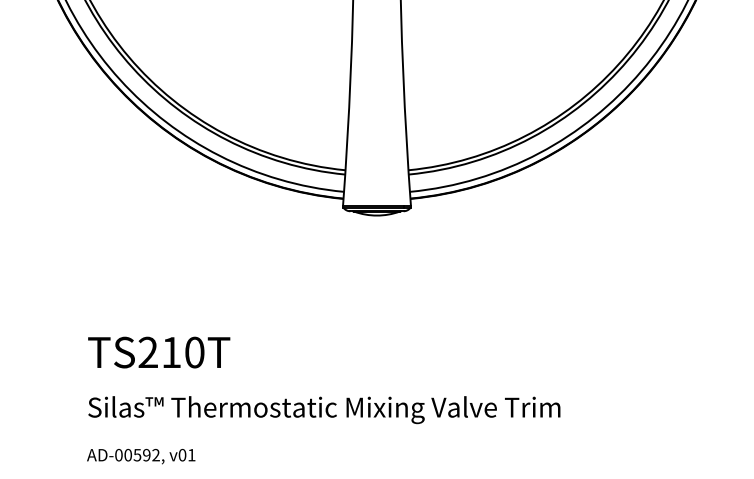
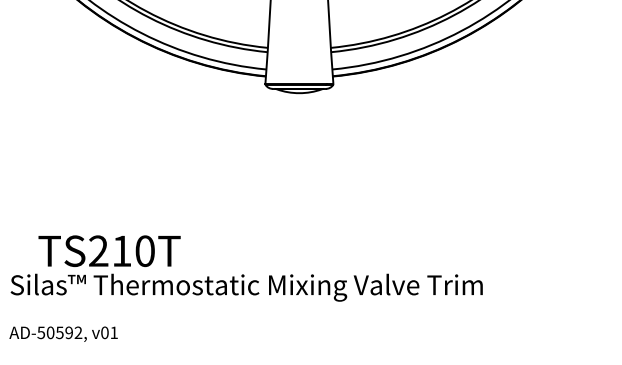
text: (159, 352) -> (109, 251), moved
text: (118, 455) -> (40, 333), AD-00592, -> AD-50592,

